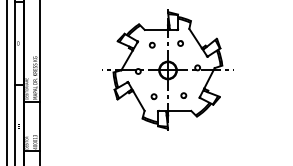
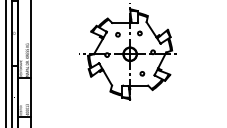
part: (153, 96) -> (118, 74), removed

